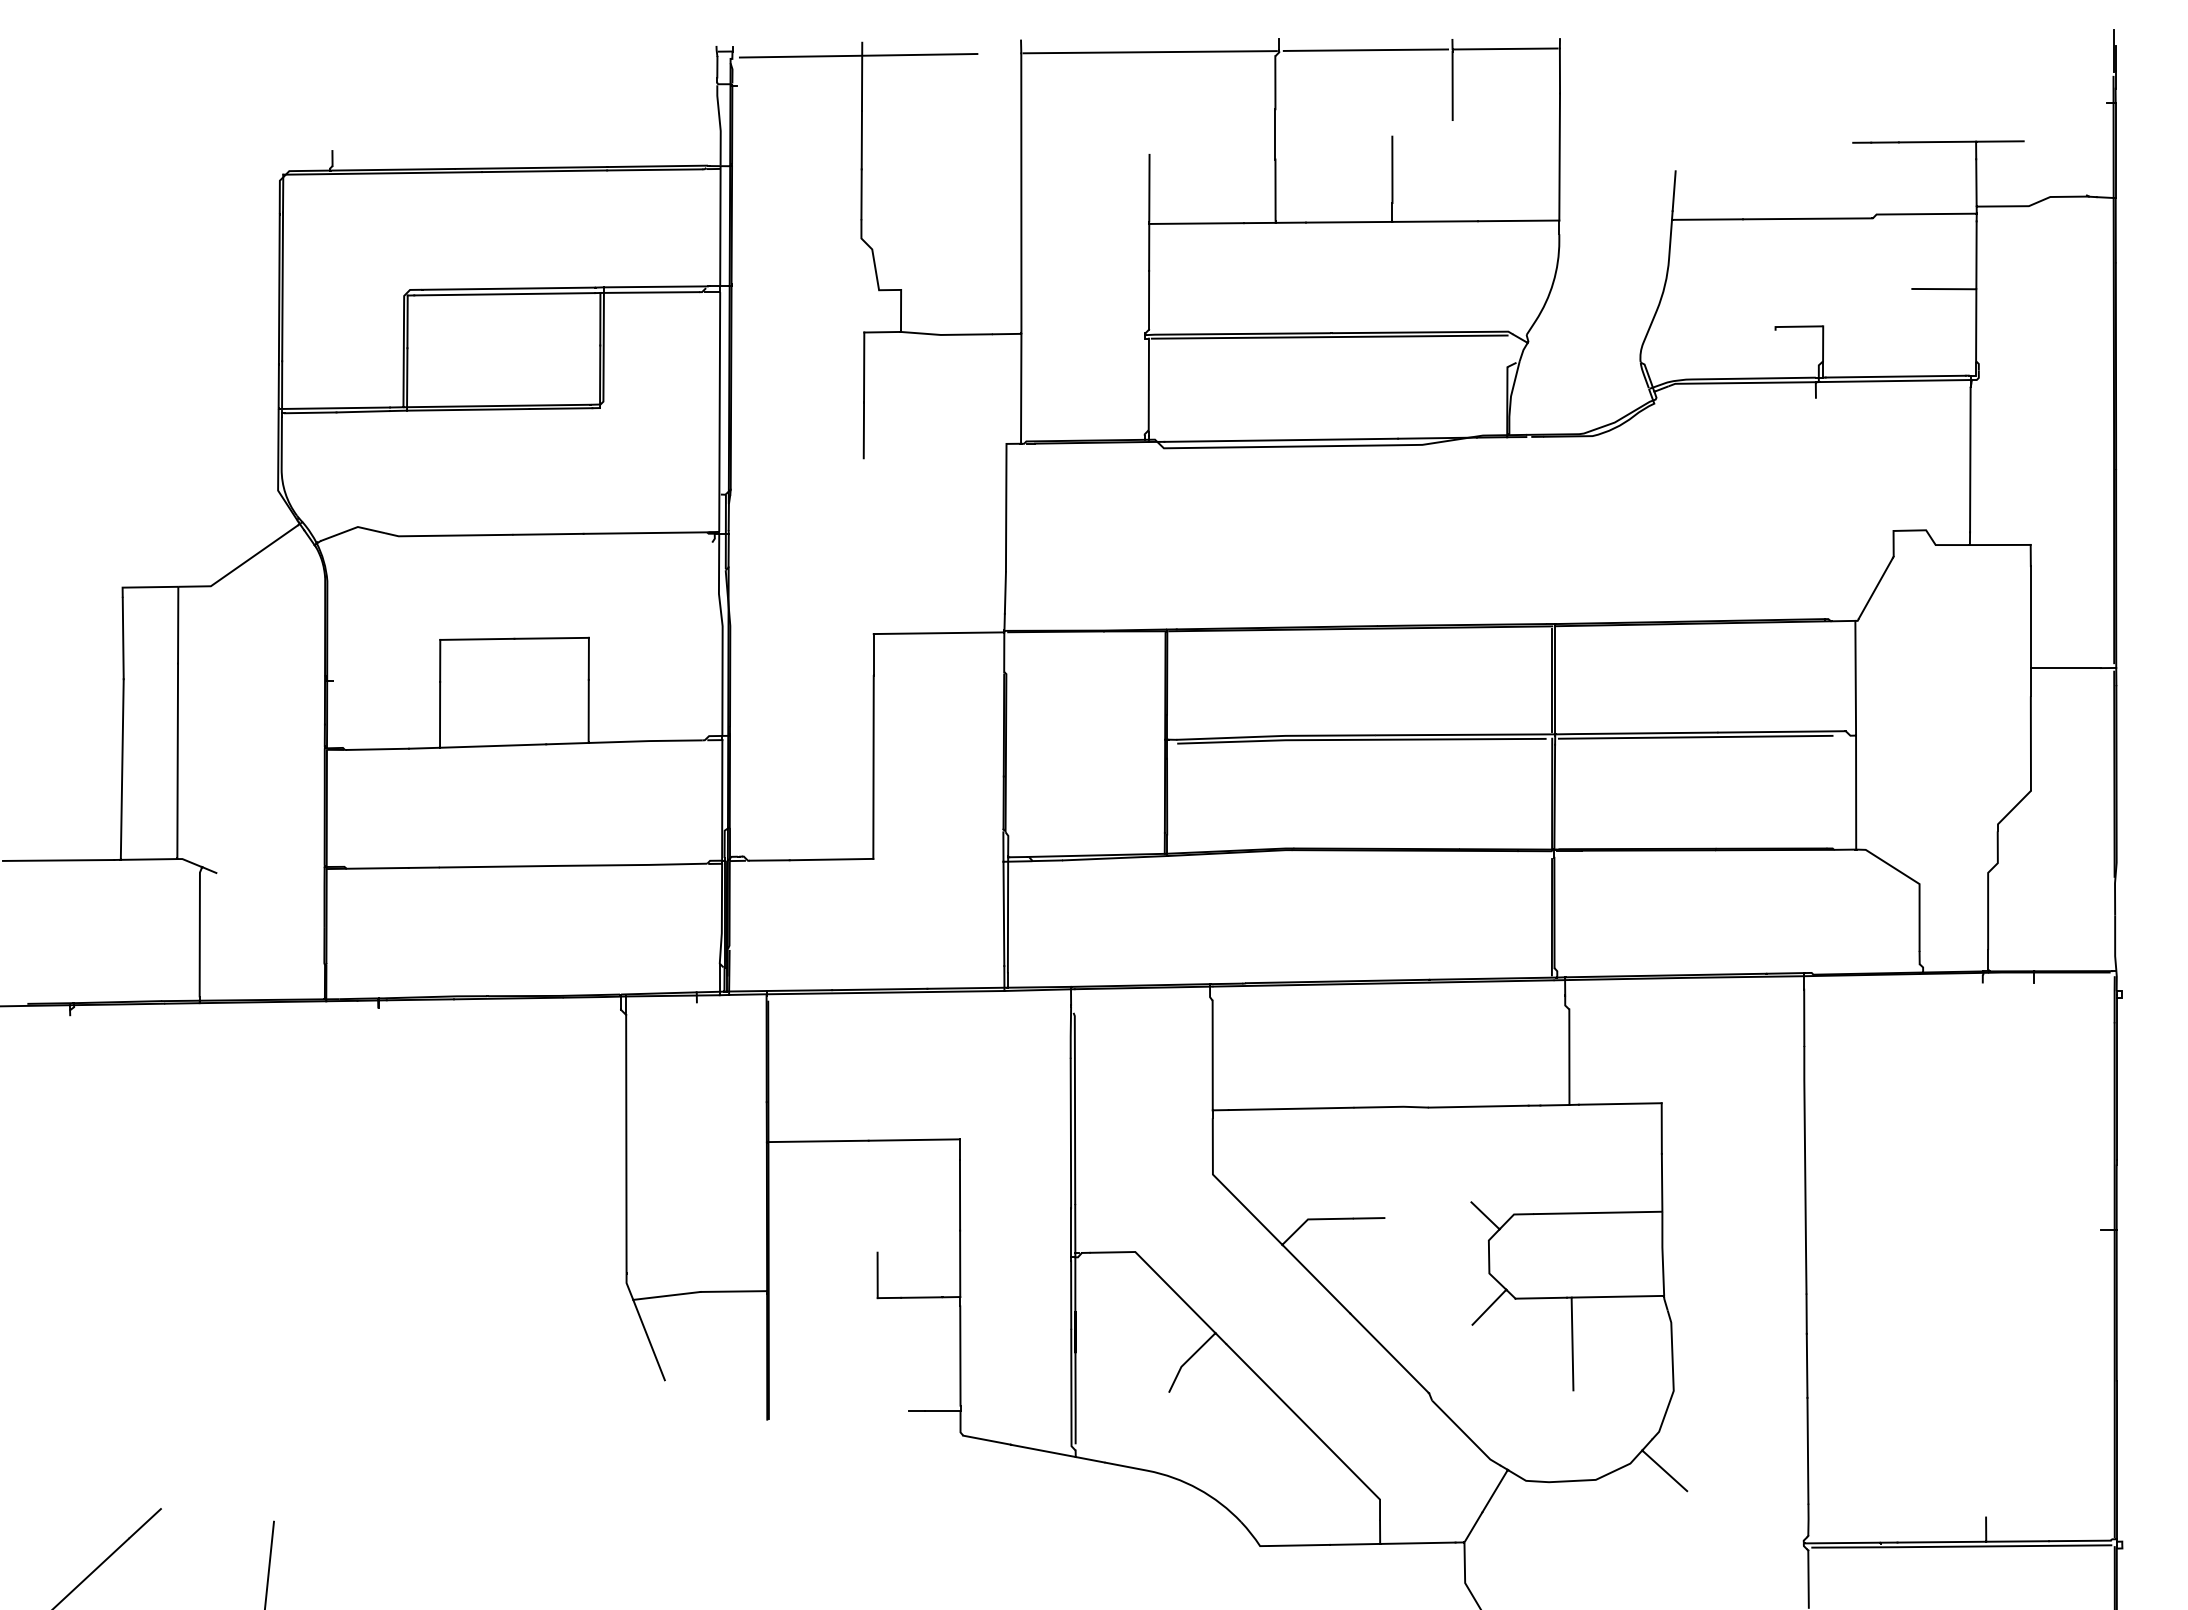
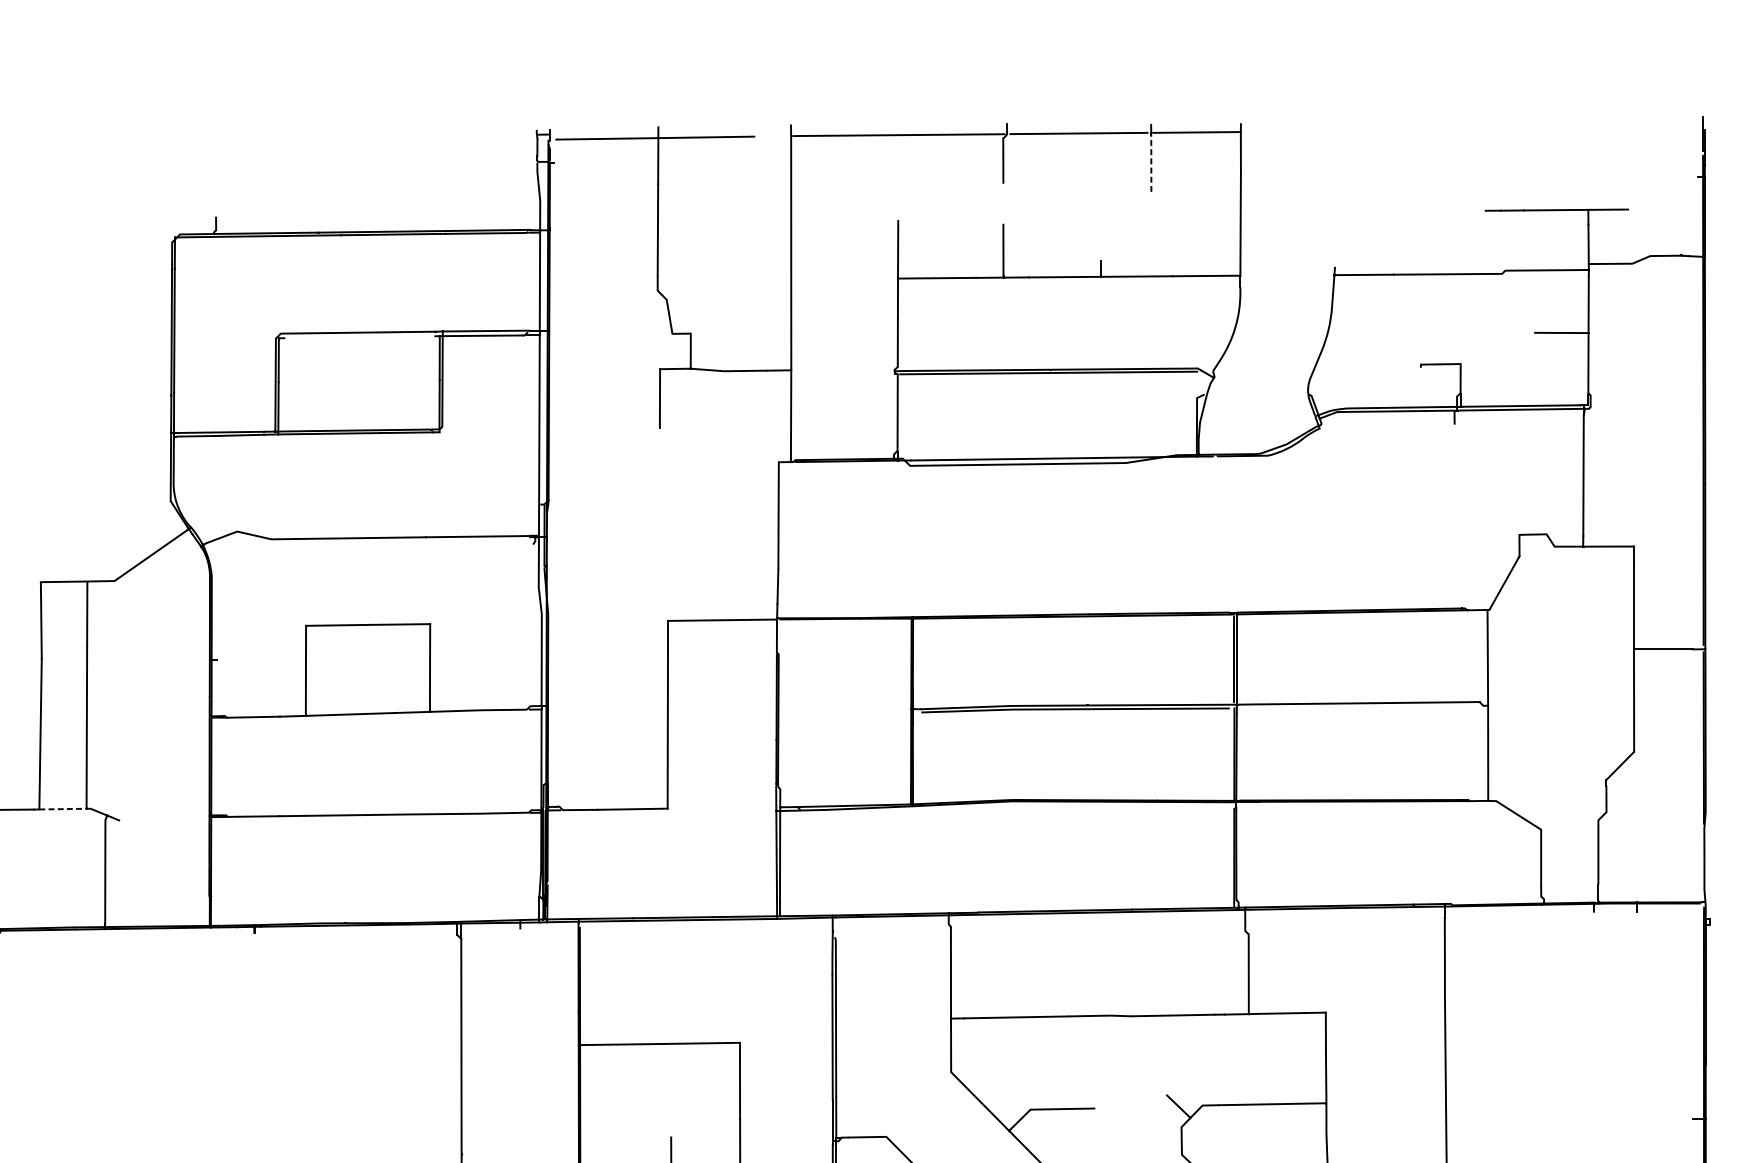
line: (1452, 85) -> (1151, 162), solid -> dashed
line: (1275, 134) -> (1003, 203), removed
line: (1392, 169) -> (1101, 233), removed
line: (1673, 191) -> (1335, 251), removed
line: (504, 294) -> (359, 337), removed
line: (863, 430) -> (659, 450), removed
line: (1695, 736) -> (1354, 706), removed
line: (149, 859) -> (63, 809), solid -> dashed

